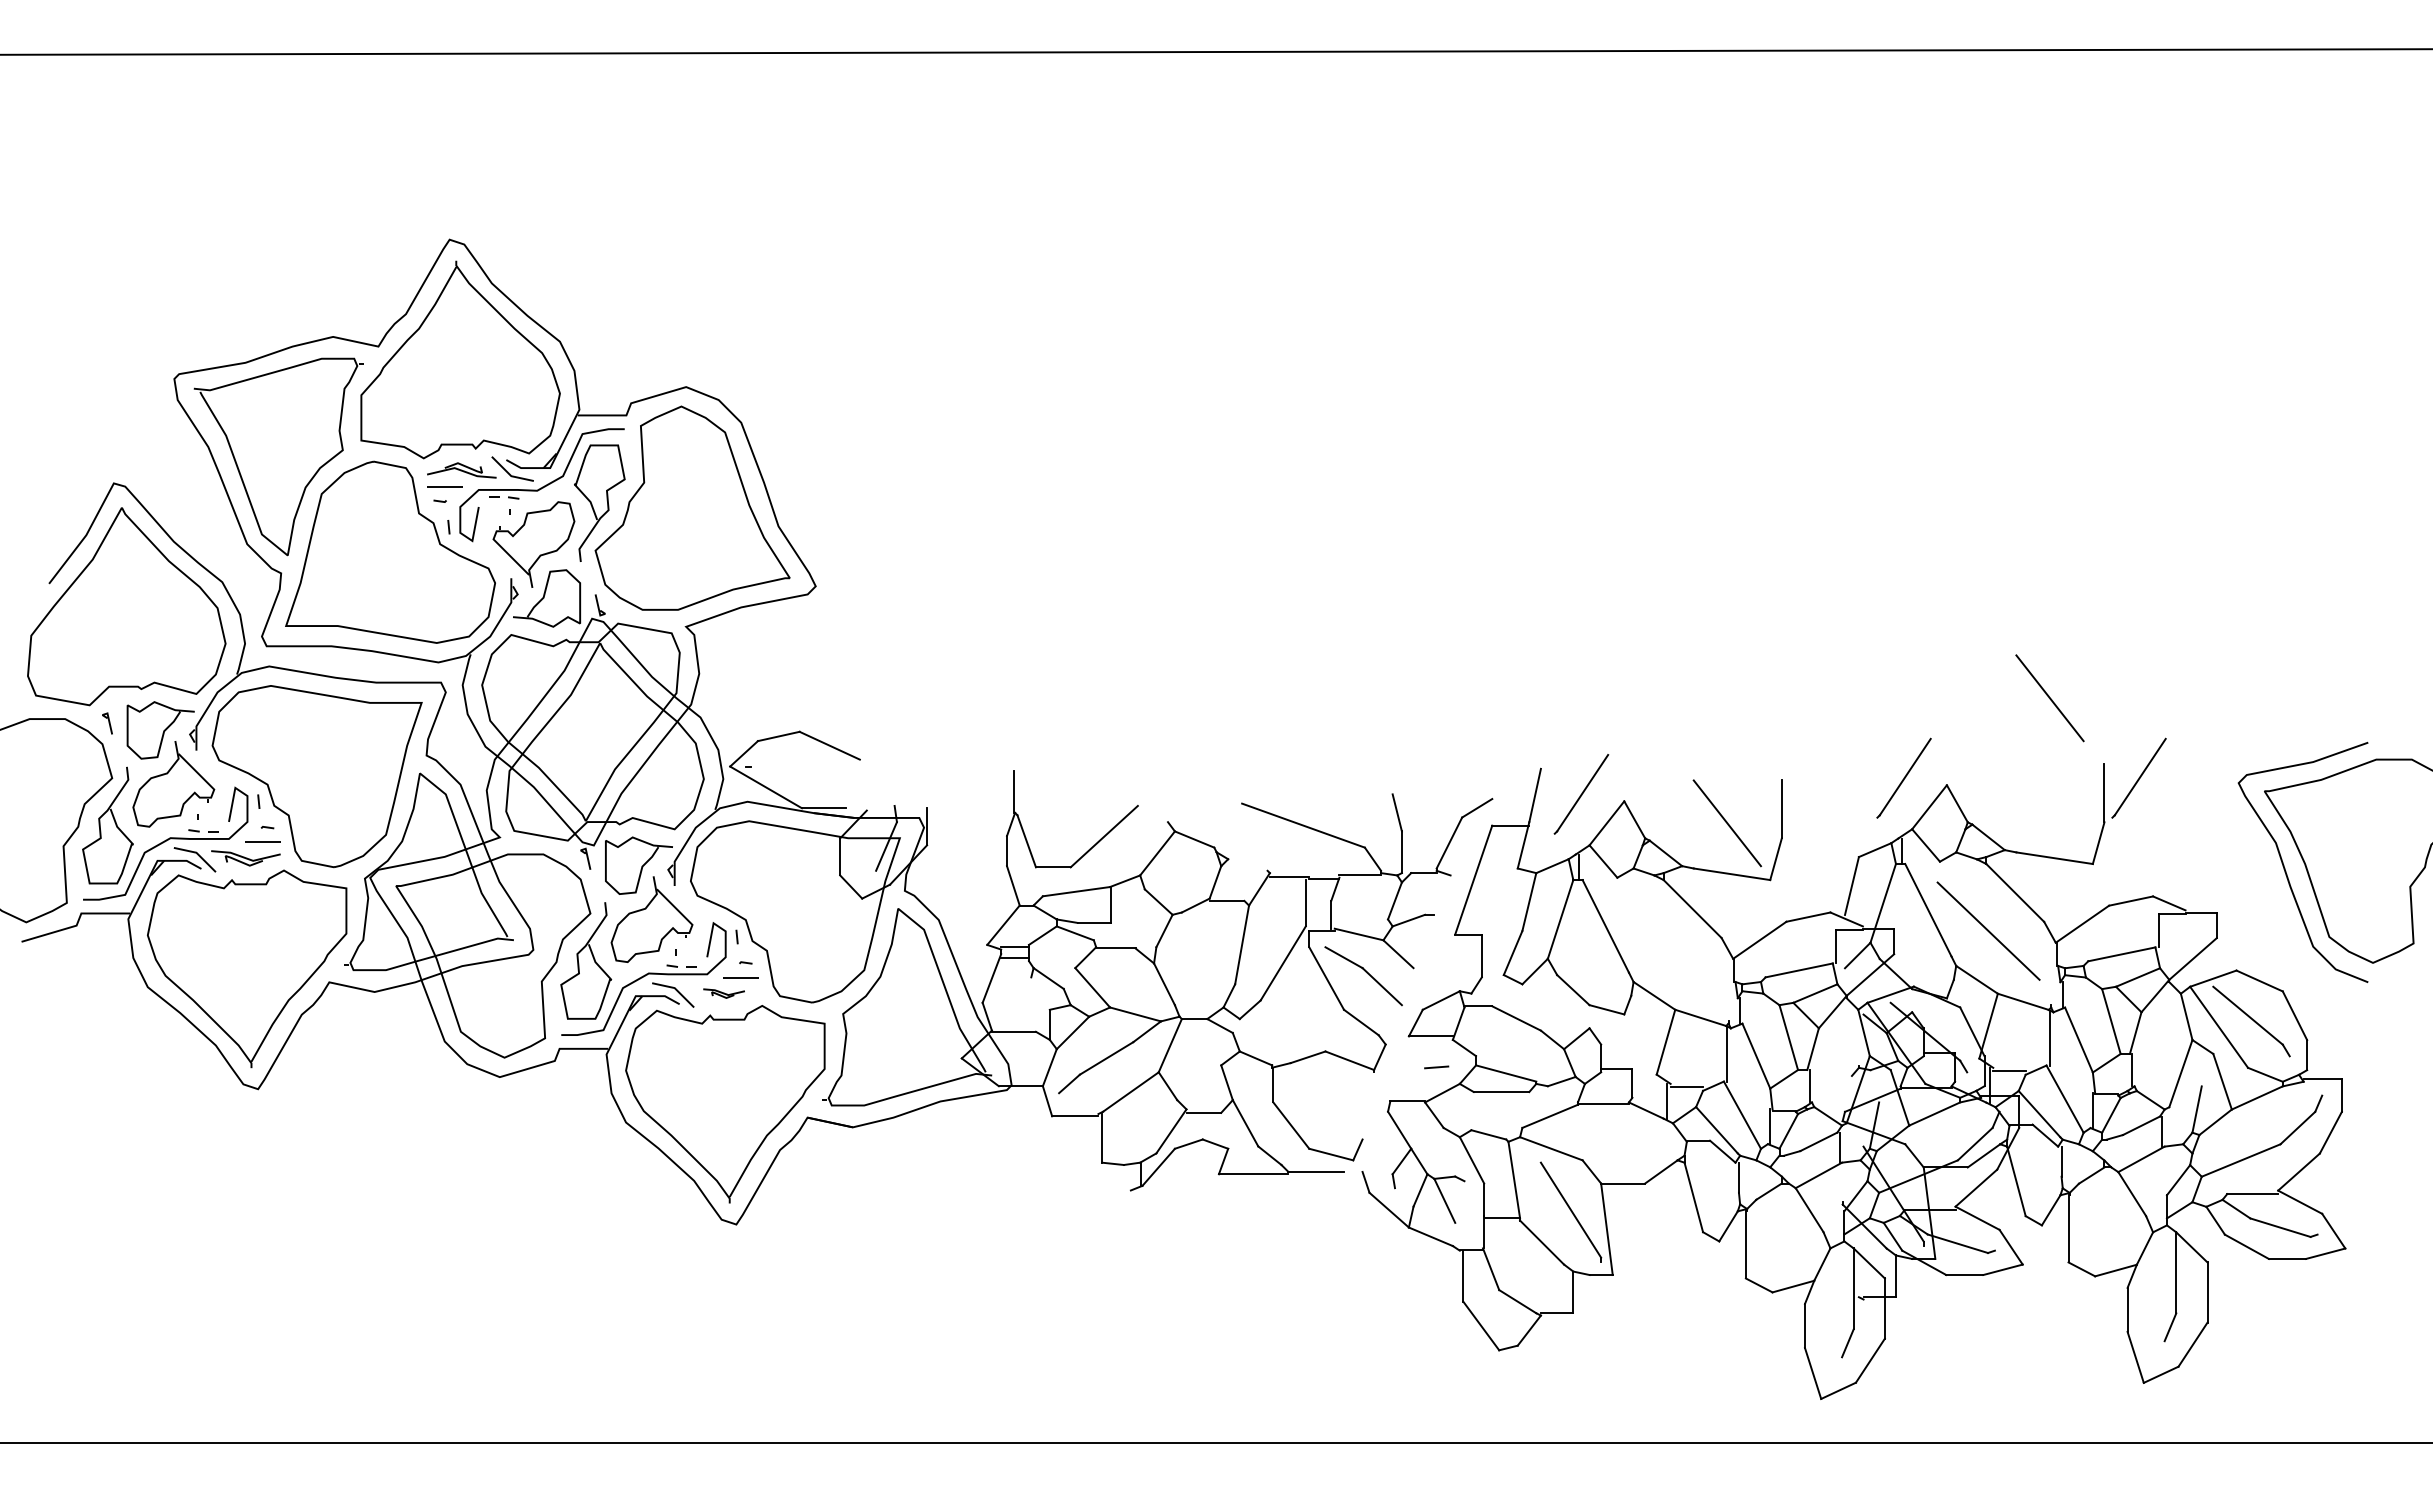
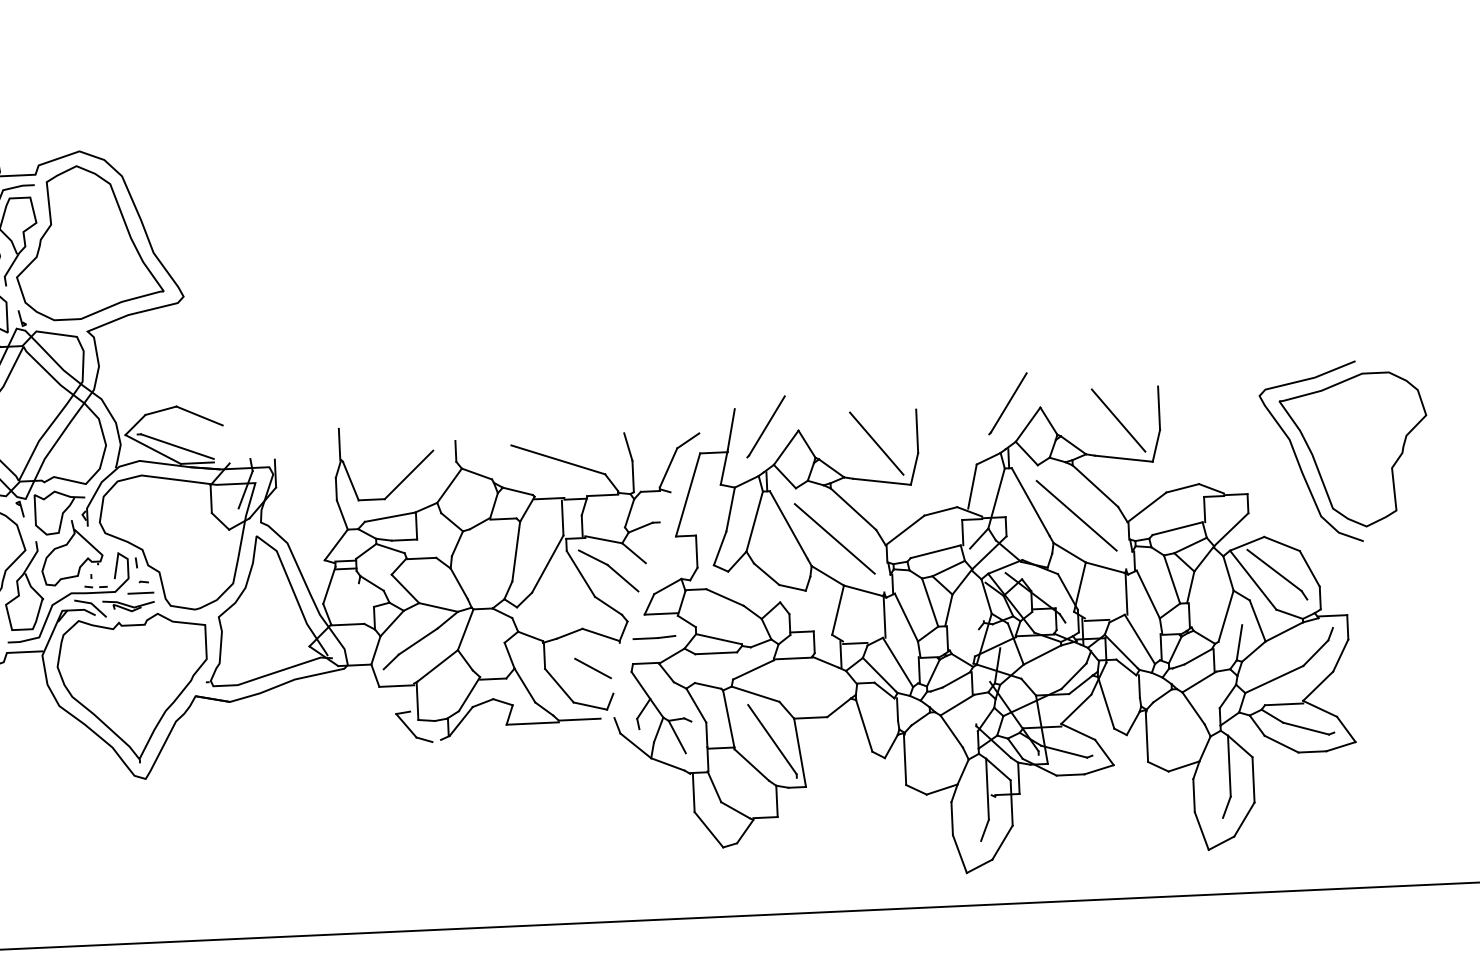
line: (2049, 698) -> (1118, 420), moved
line: (2138, 777) -> (1184, 395), removed
line: (798, 784) -> (177, 446), added
line: (1167, 808) -> (455, 451), added
line: (1247, 864) -> (517, 490), added
line: (1665, 946) -> (834, 538), added
part: (723, 993) -> (128, 605), size x1.67
line: (1408, 1068) -> (645, 638), added
line: (1336, 1104) -> (592, 668), added
part: (1091, 1175) -> (410, 730), added

